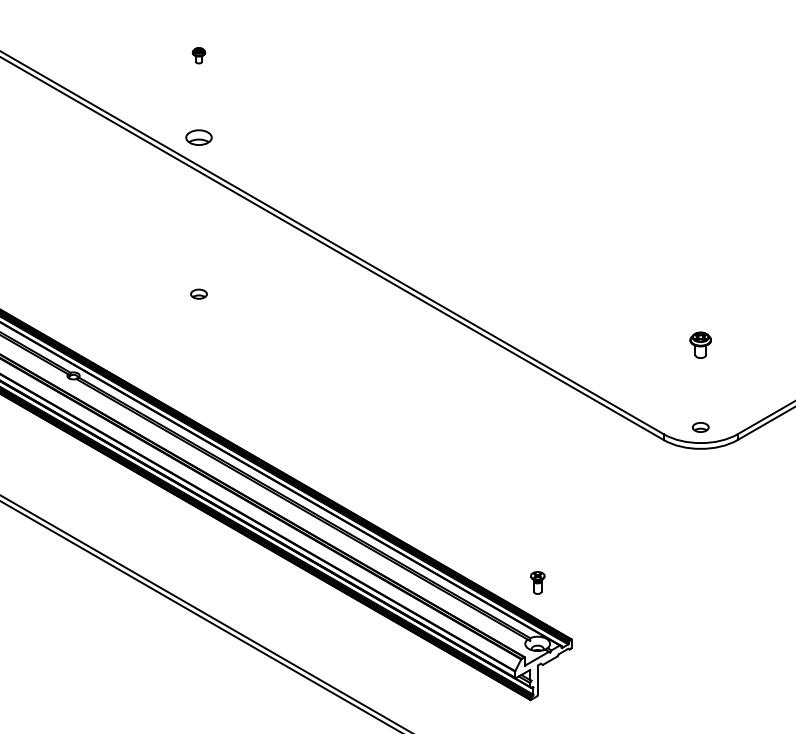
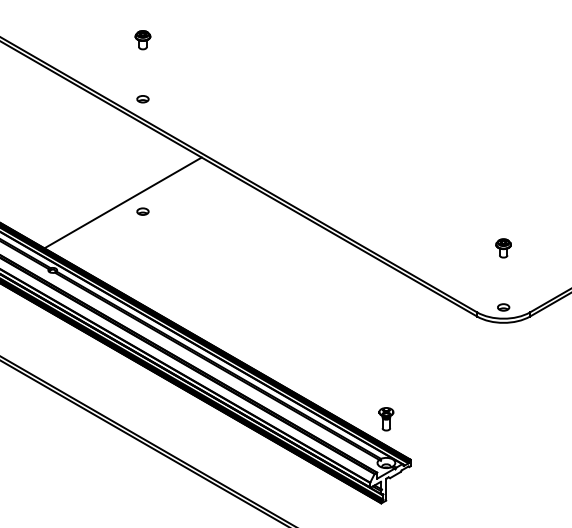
part: (198, 55) -> (142, 40), size x1.67
part: (198, 137) -> (142, 99), size x0.62
line: (171, 281) -> (123, 202), added
part: (537, 582) -> (386, 418), size x1.43

